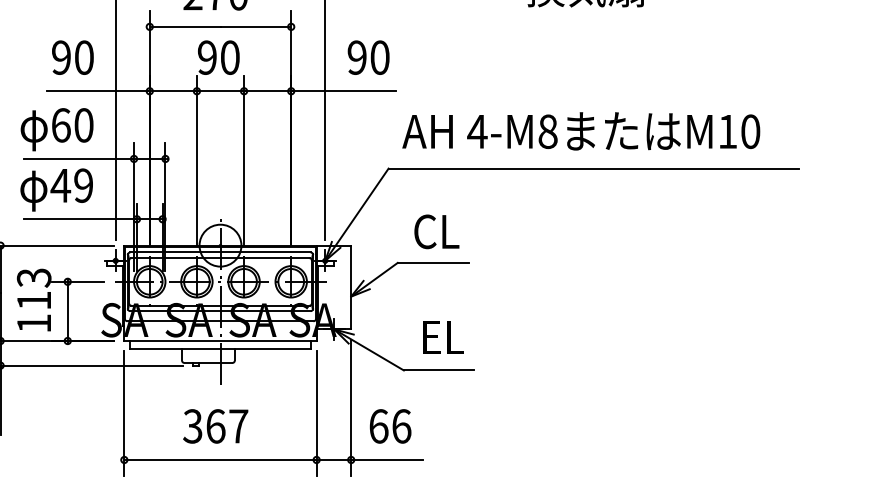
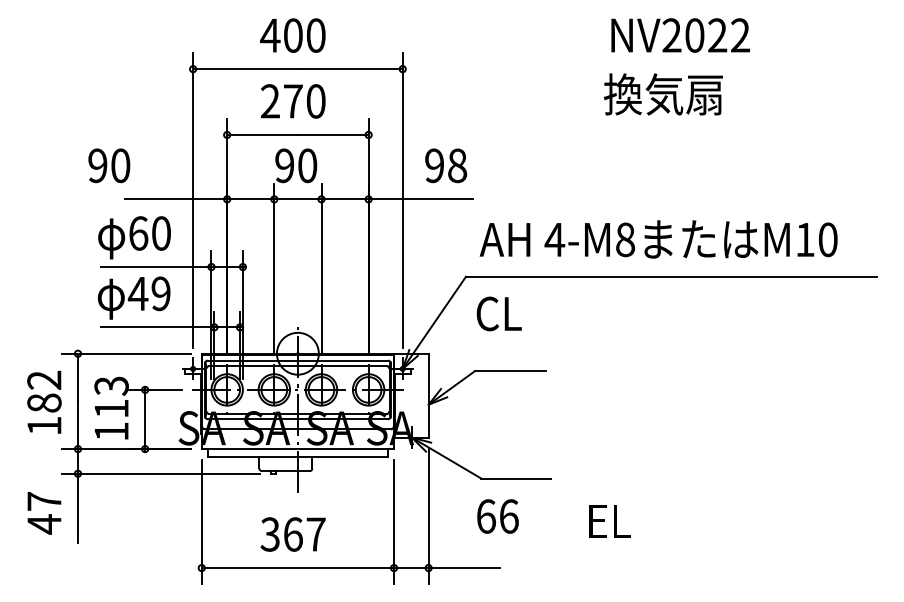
text: (73, 57) -> (109, 165), moved
text: (380, 57) -> (457, 165), 90 -> 98
text: (436, 231) -> (498, 313), moved
text: (443, 337) -> (609, 521), moved
text: (390, 426) -> (497, 516), moved

